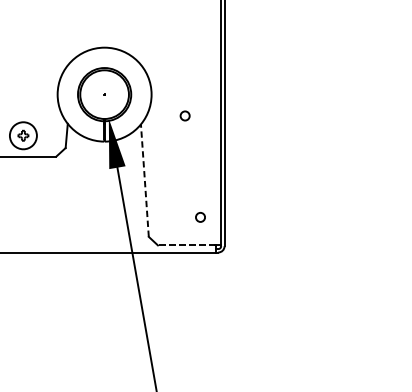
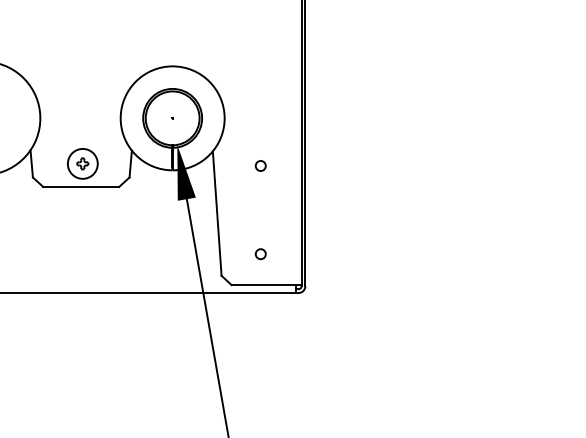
circle: (184, 115) -> (260, 165), moved
line: (145, 180) -> (217, 213), dashed -> solid
circle: (200, 217) -> (260, 254), moved
line: (186, 245) -> (263, 285), dashed -> solid

